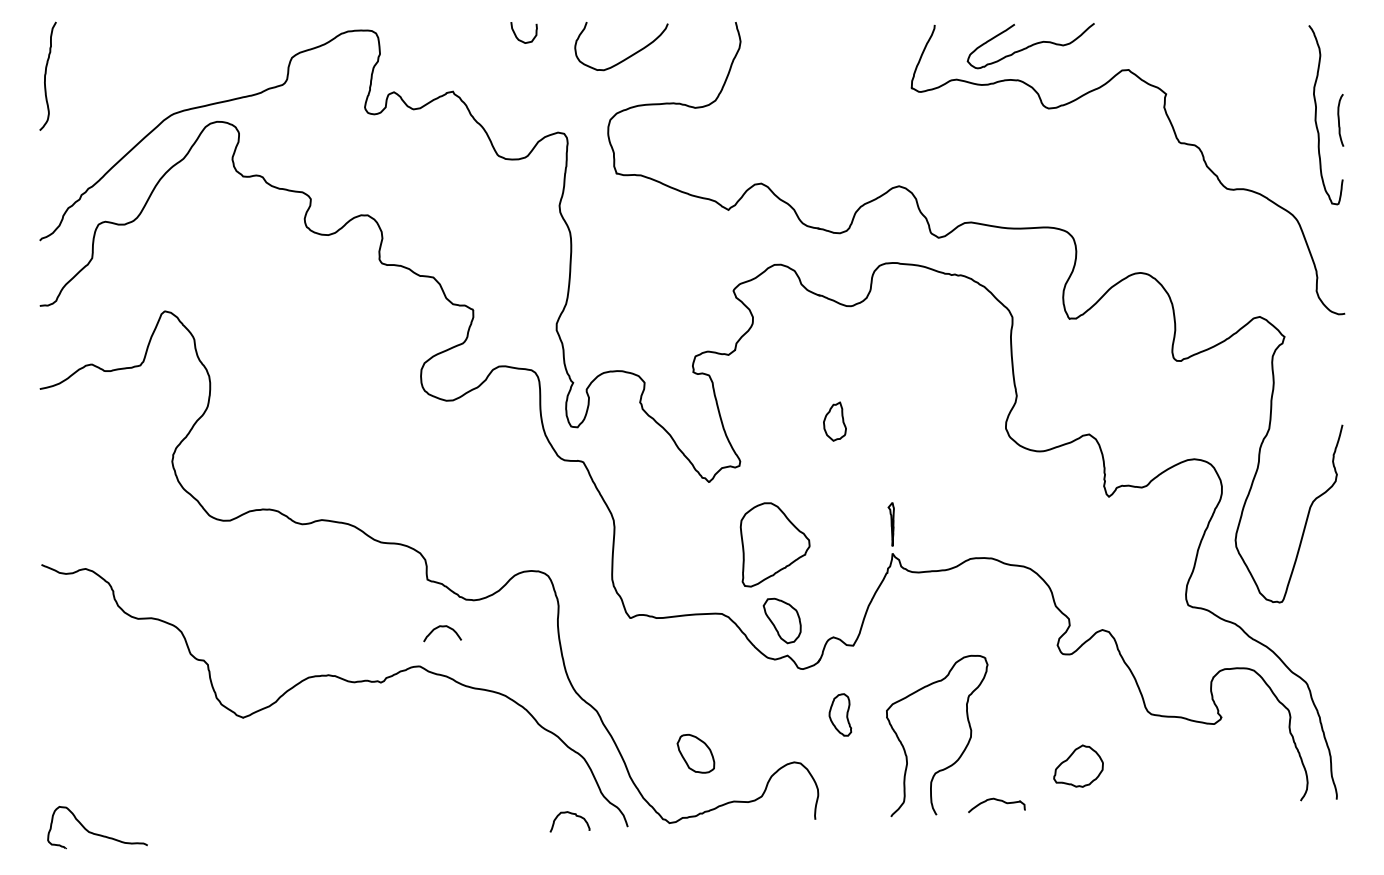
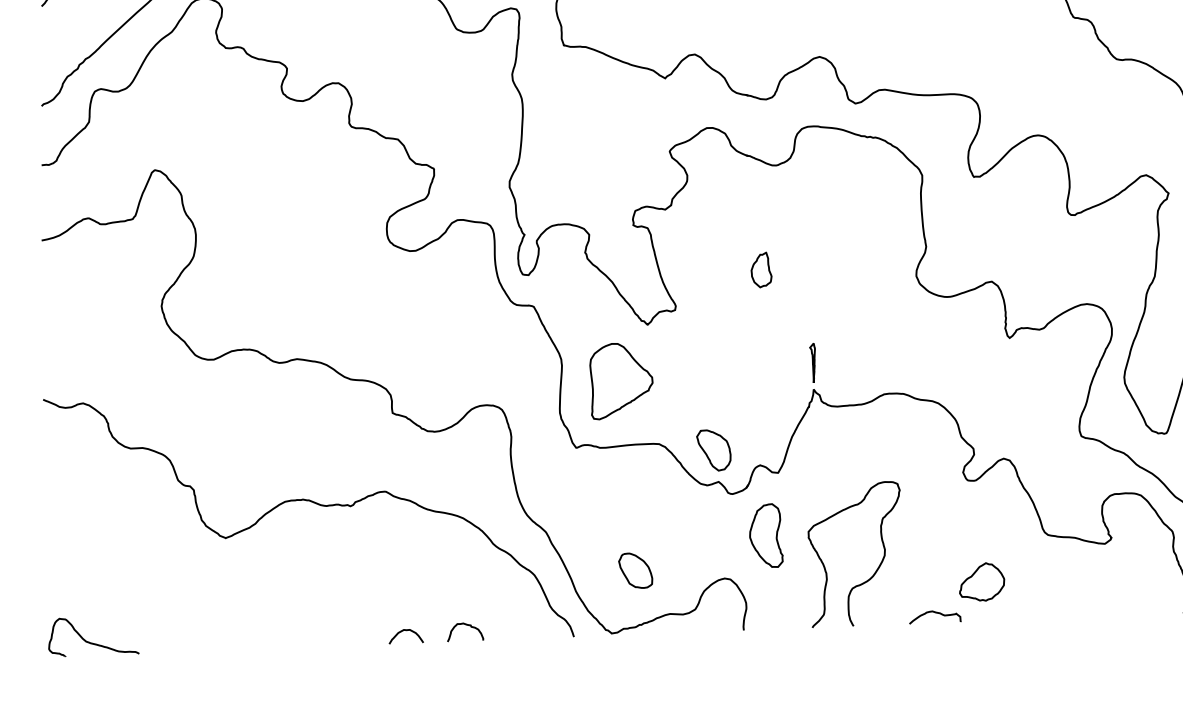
part: (774, 544) -> (620, 381), moved
curve: (442, 627) -> (406, 631), moved
part: (840, 714) -> (766, 535), size x1.67
curve: (996, 800) -> (934, 613), moved
curve: (571, 814) -> (466, 625), moved

